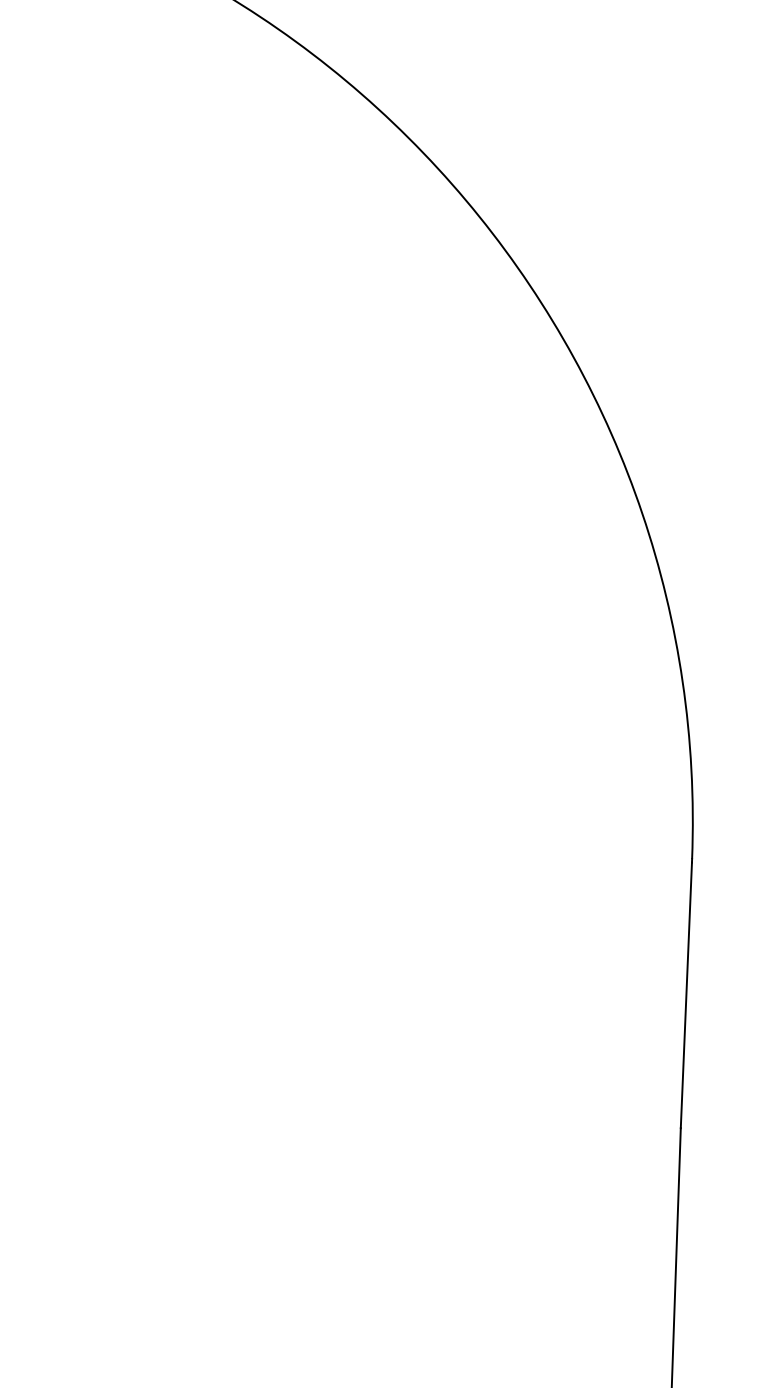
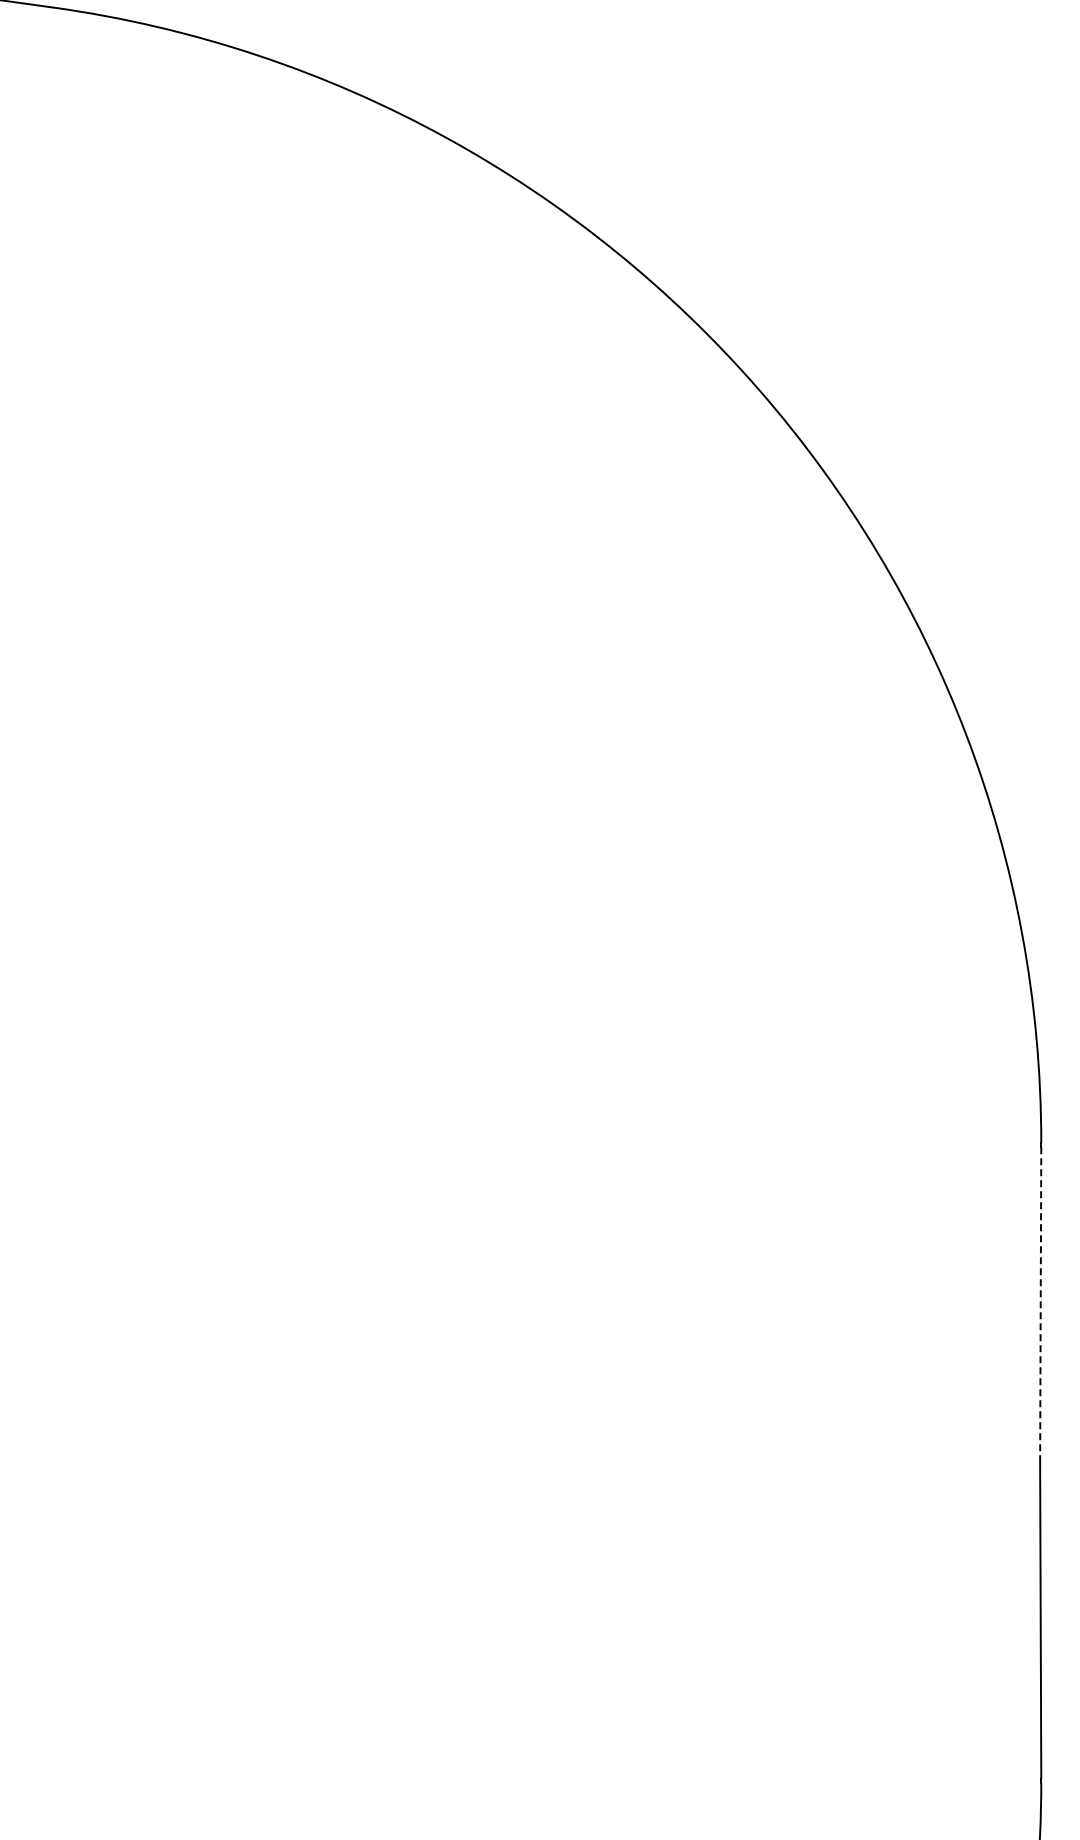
line: (686, 995) -> (1040, 1305), solid -> dashed

